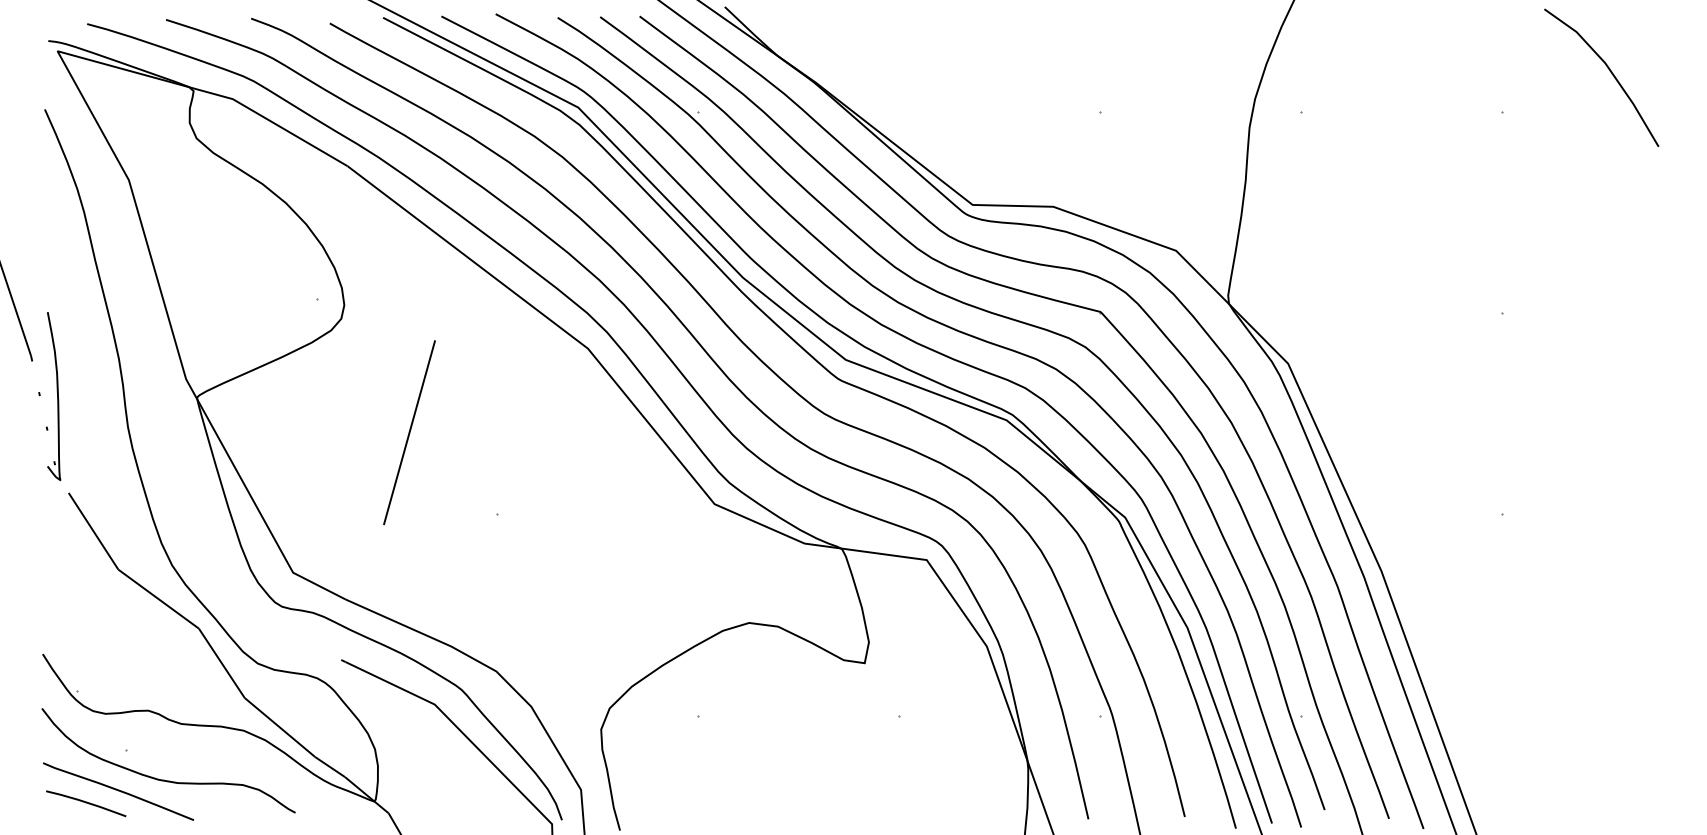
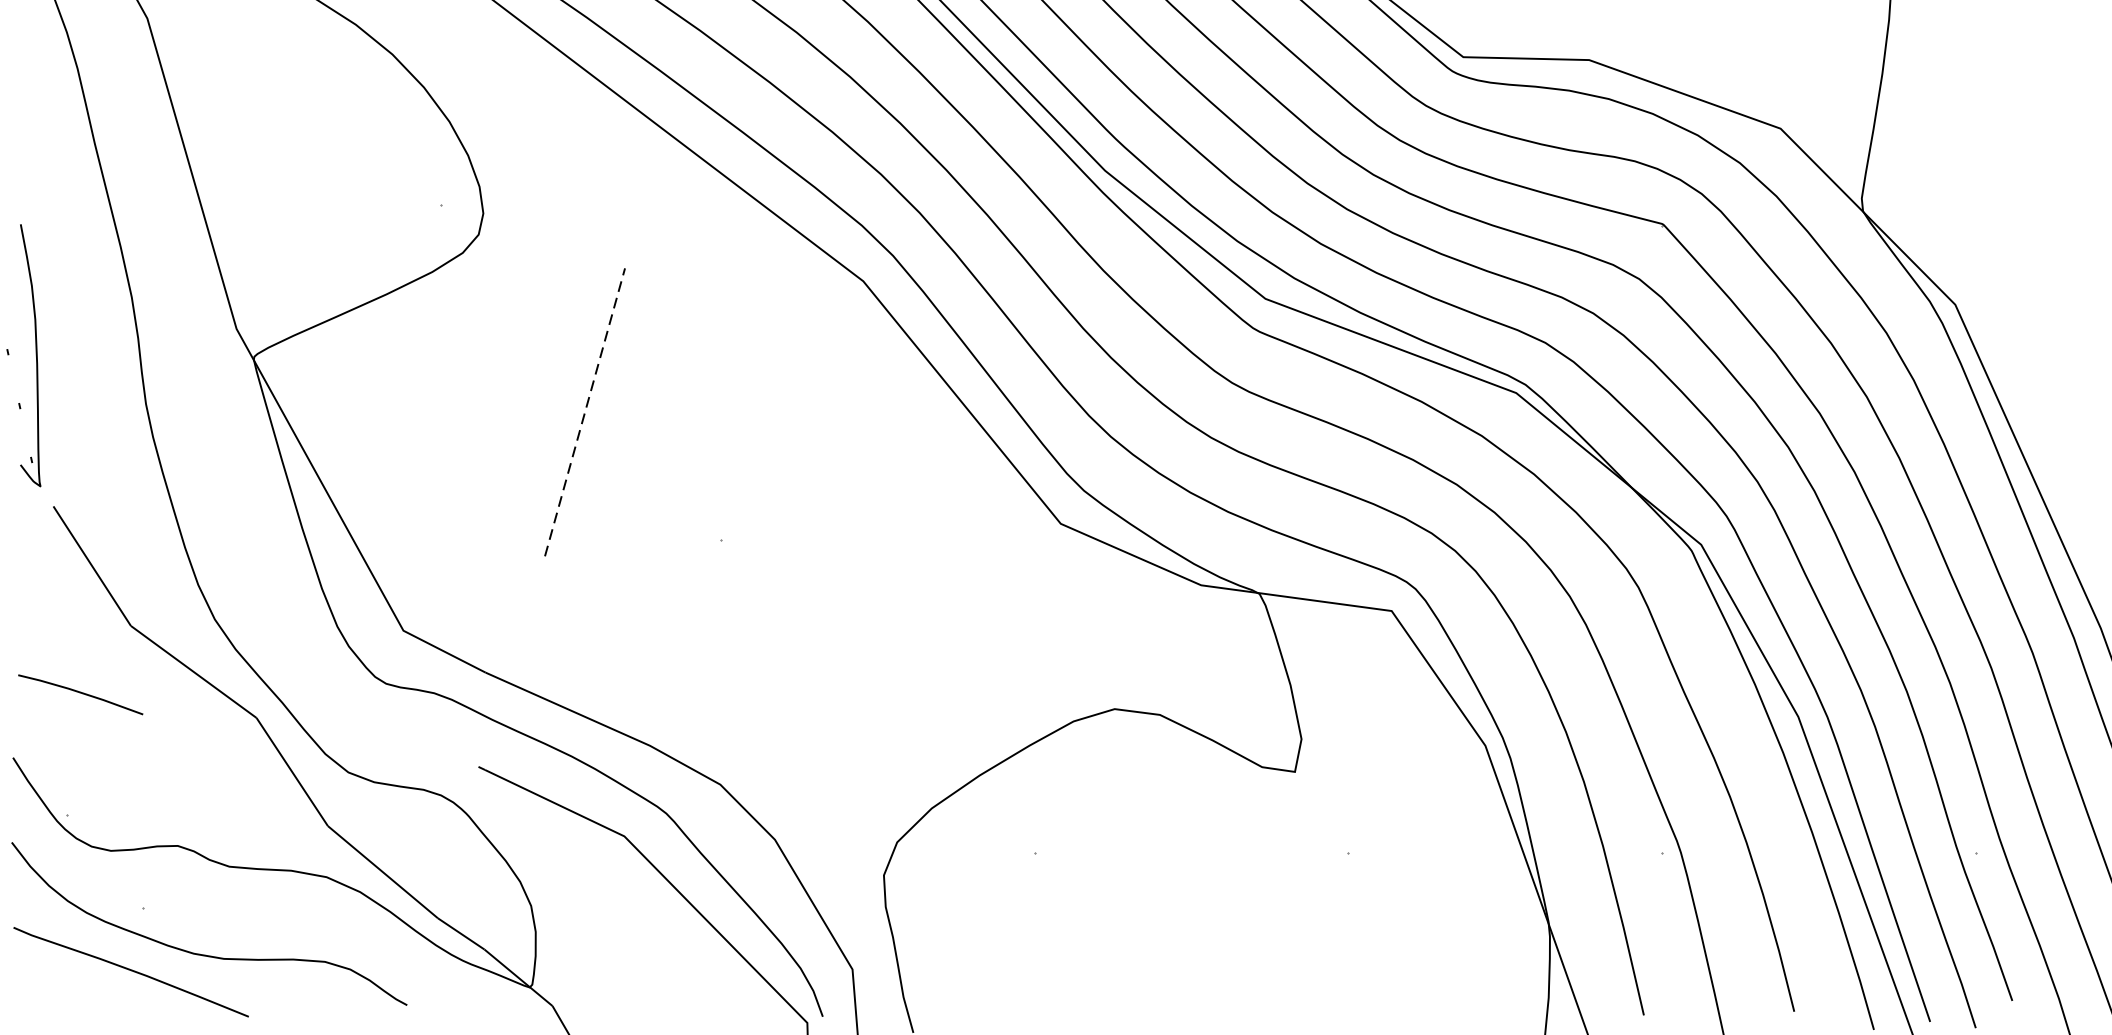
line: (409, 432) -> (584, 412), solid -> dashed
line: (86, 803) -> (81, 694), moved

